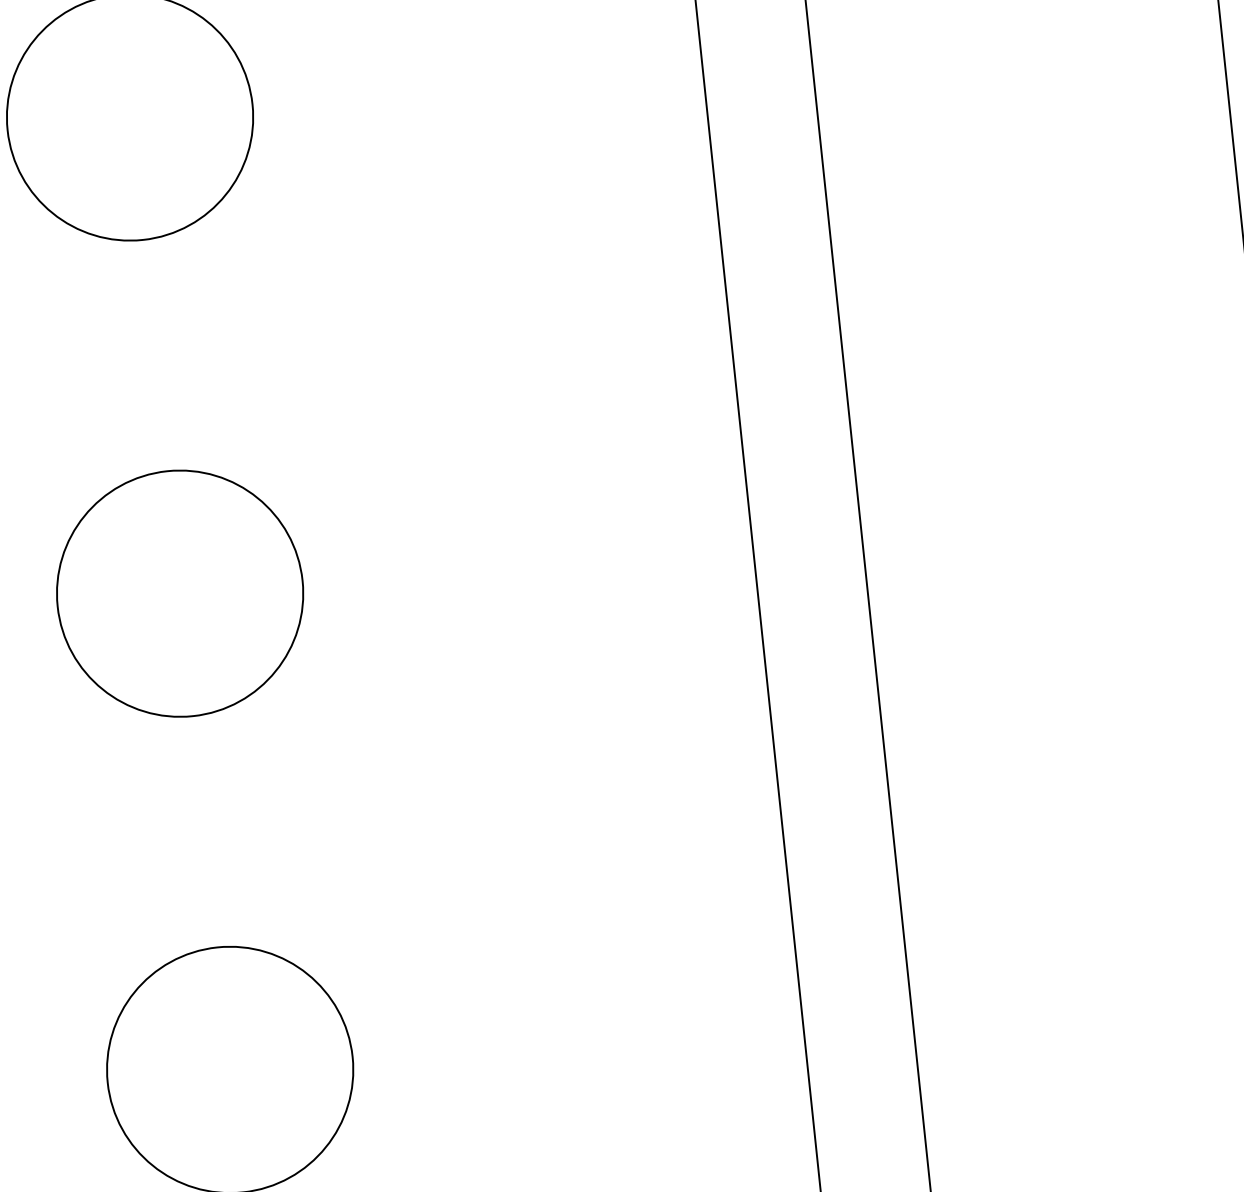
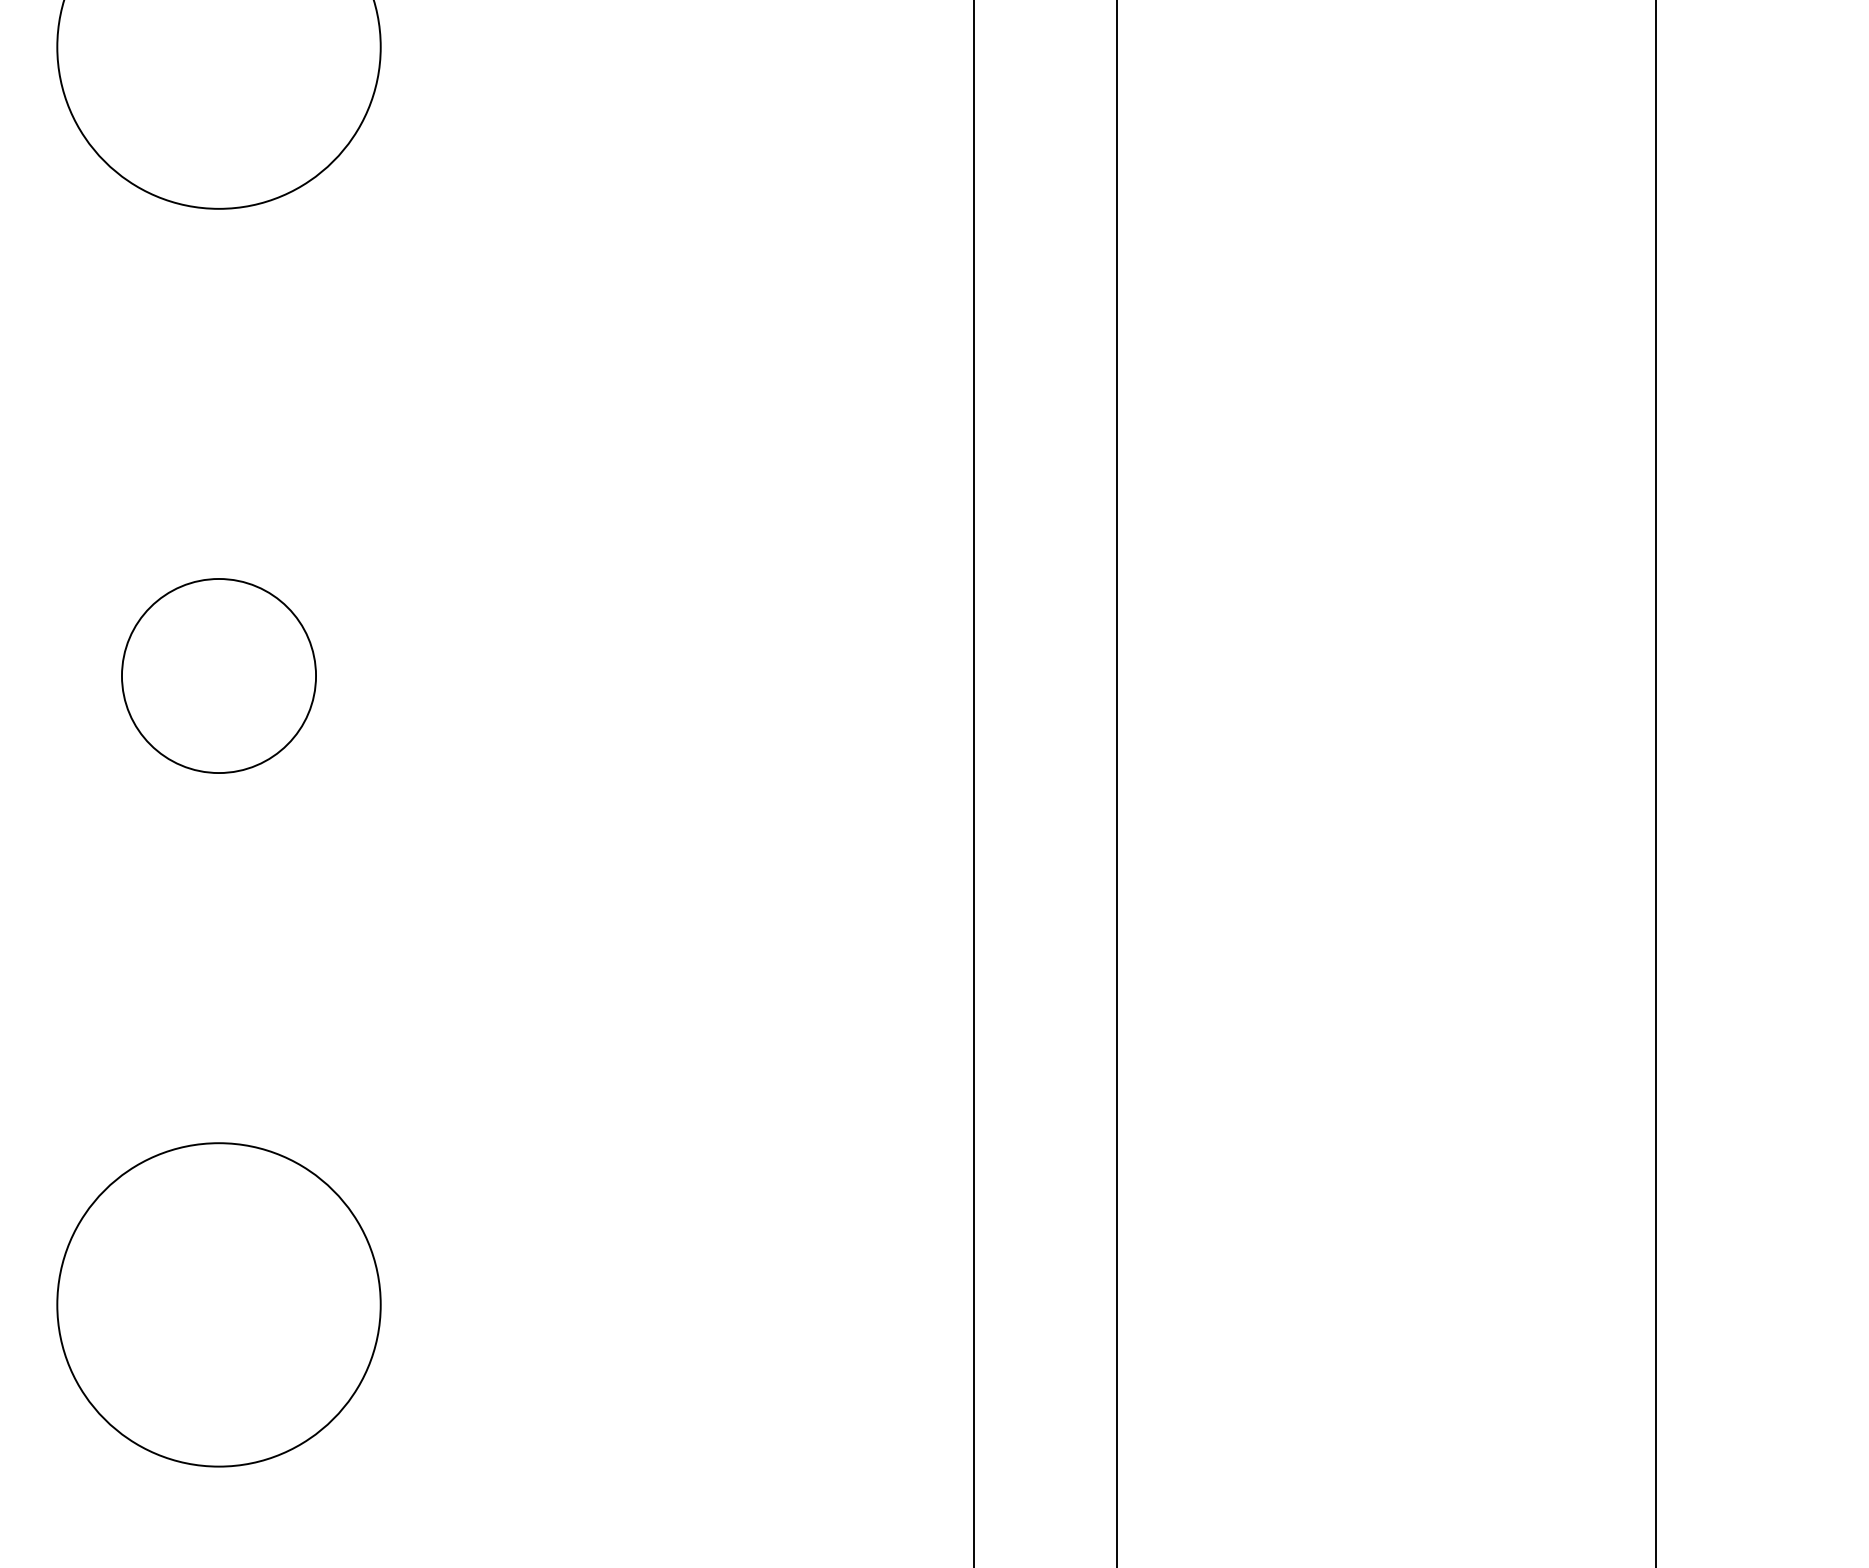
part: (179, 593) -> (218, 675), size x0.6

